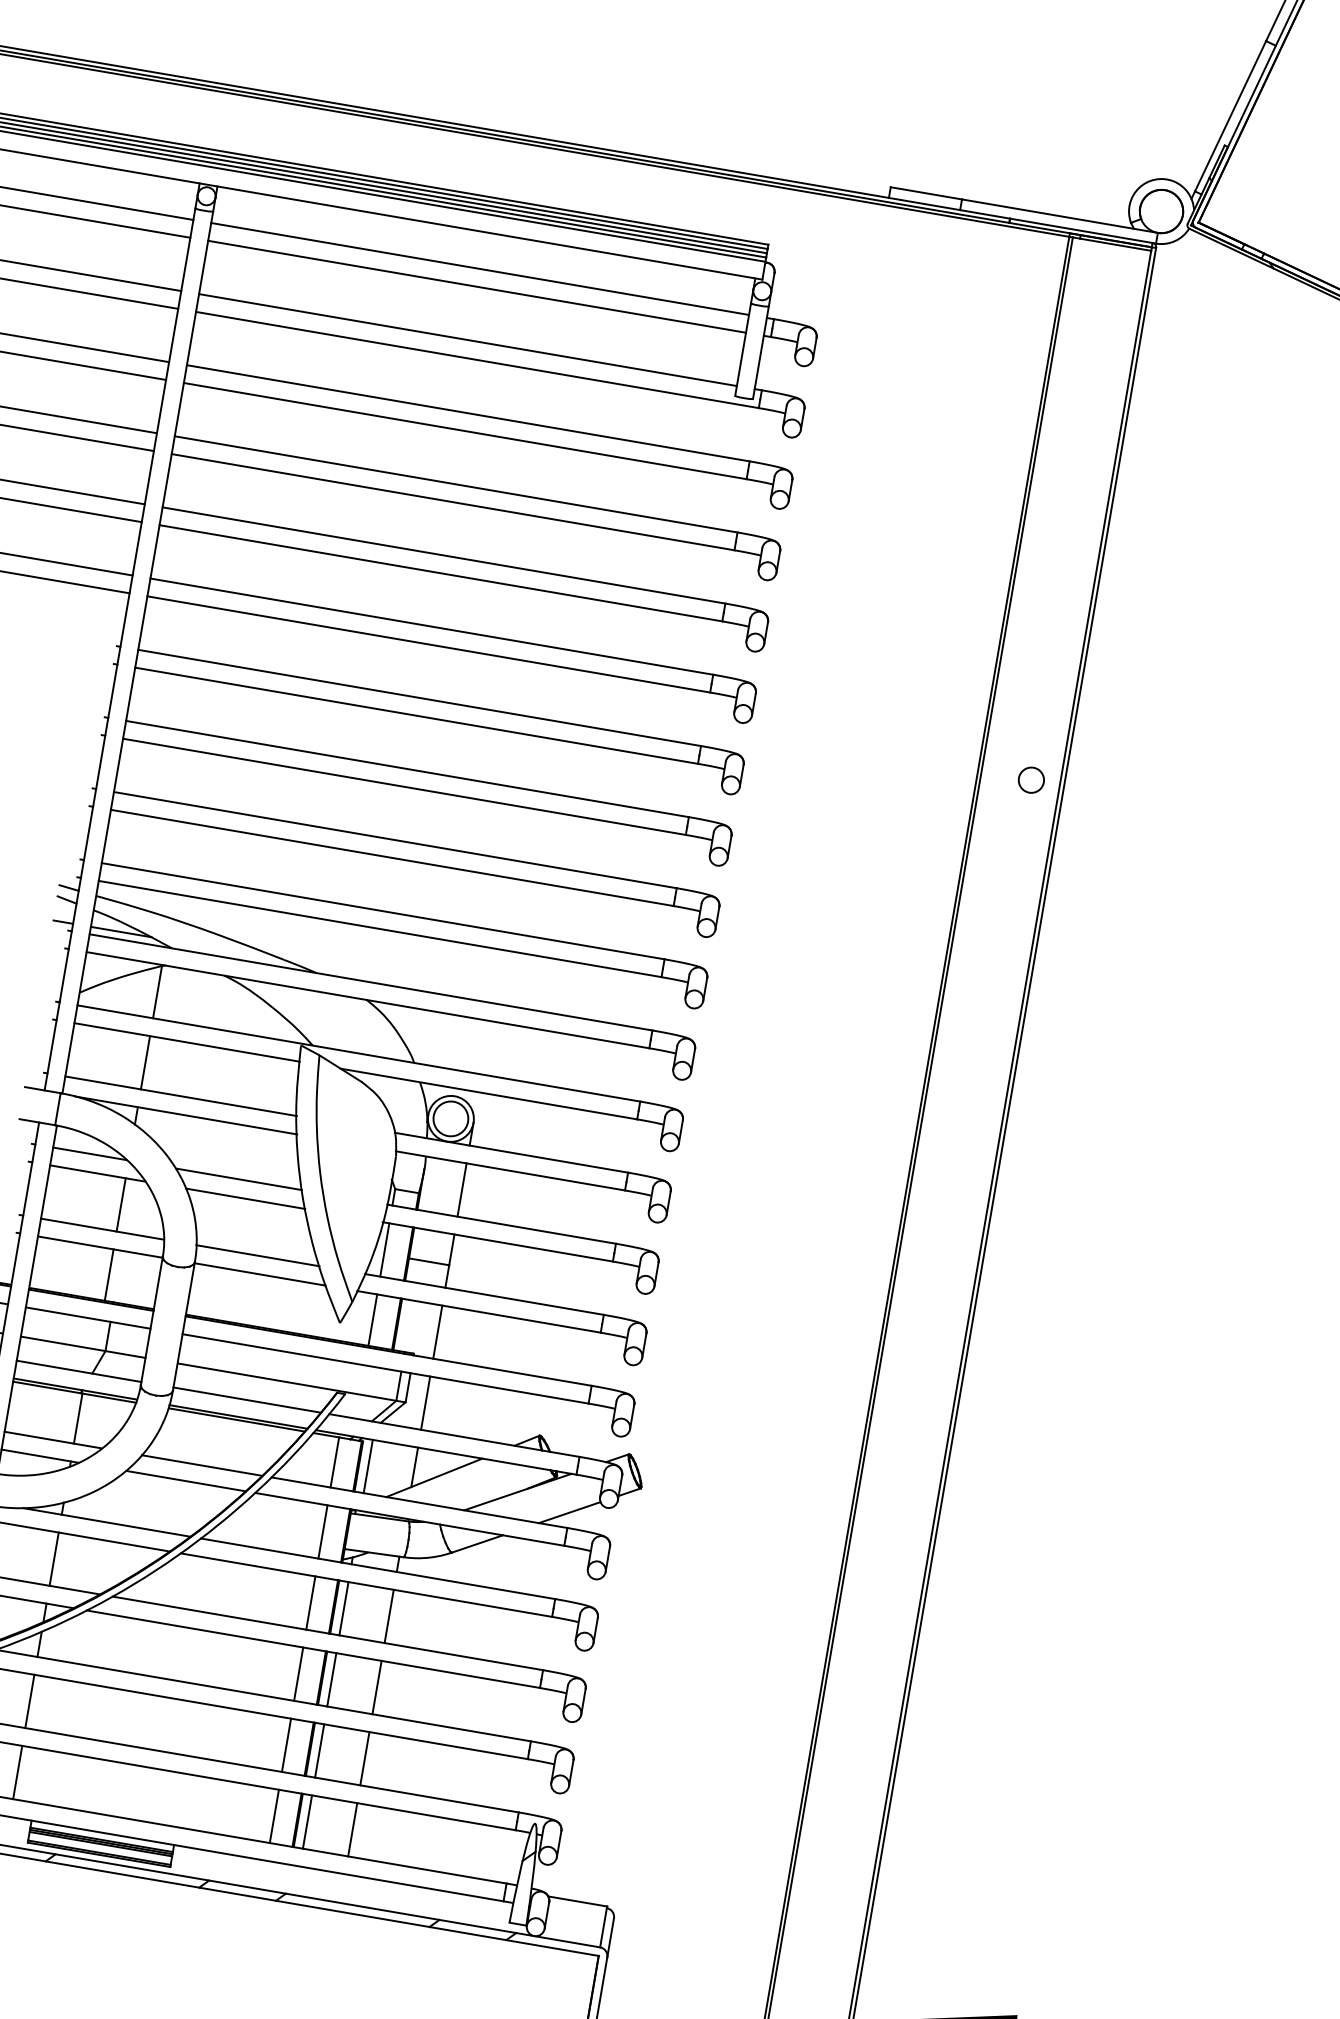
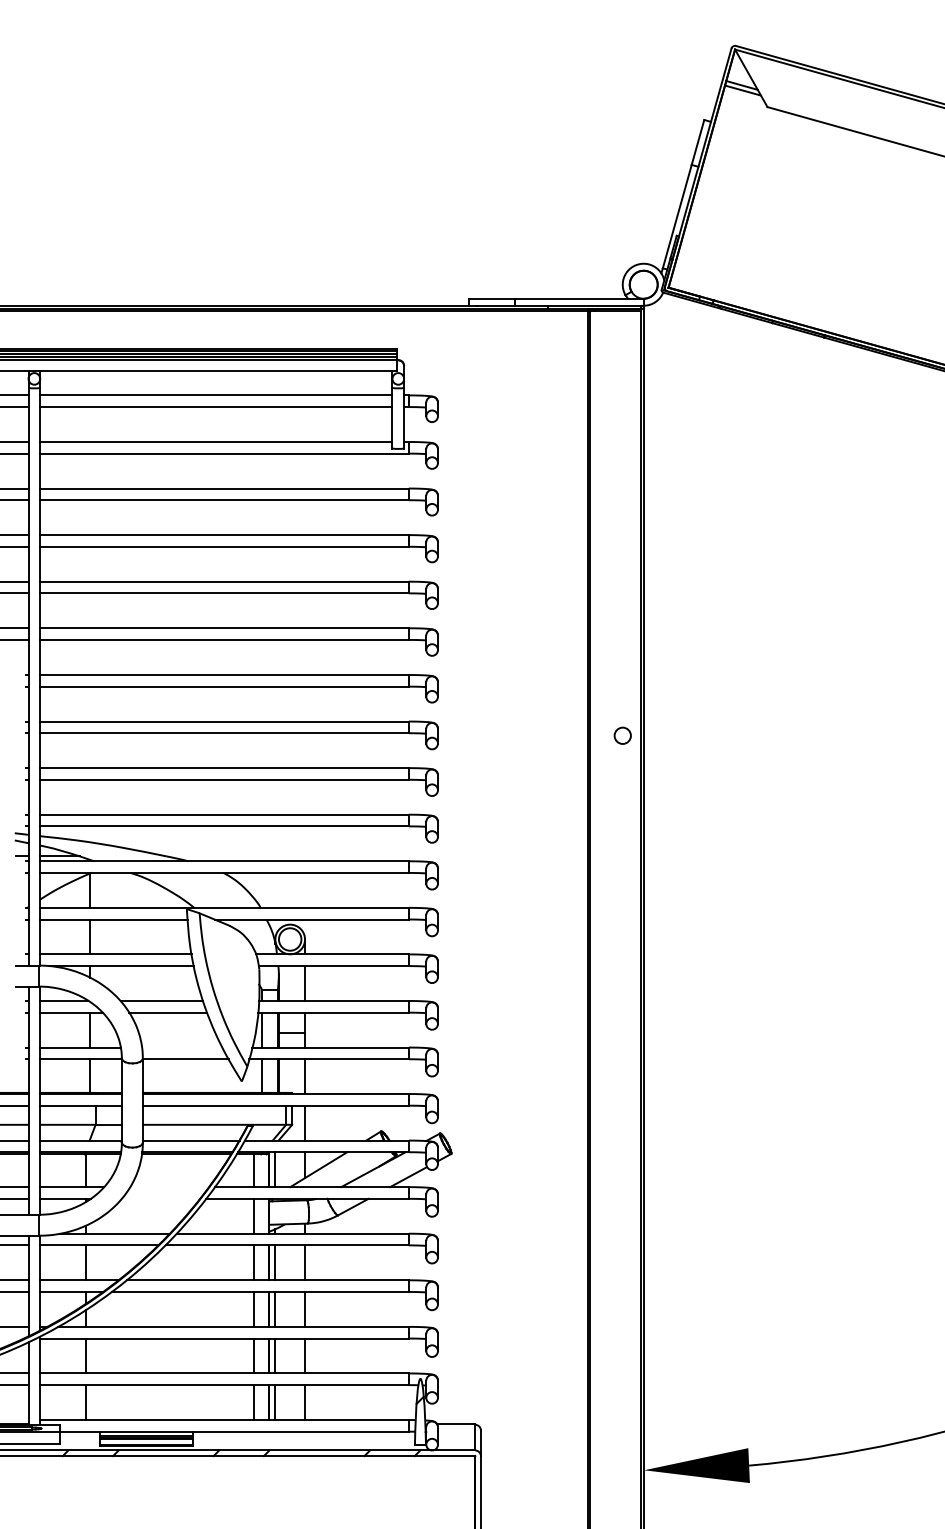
circle: (1031, 779) -> (622, 735), moved
line: (256, 1255) -> (181, 1047), removed
line: (201, 1466) -> (169, 1187), removed
line: (185, 1480) -> (160, 1198), removed

